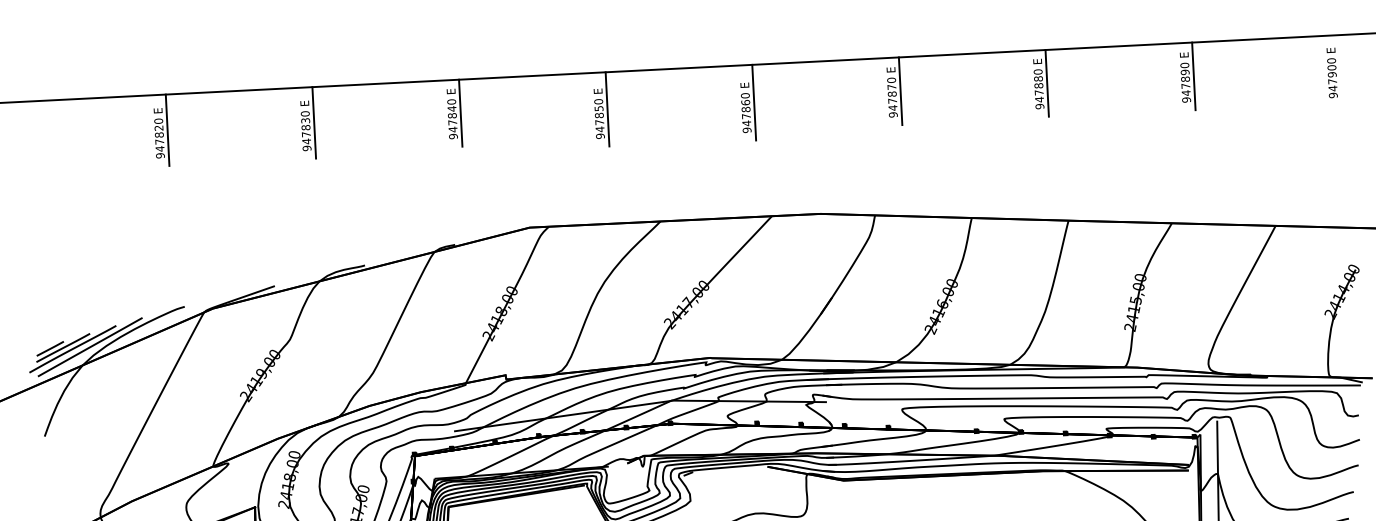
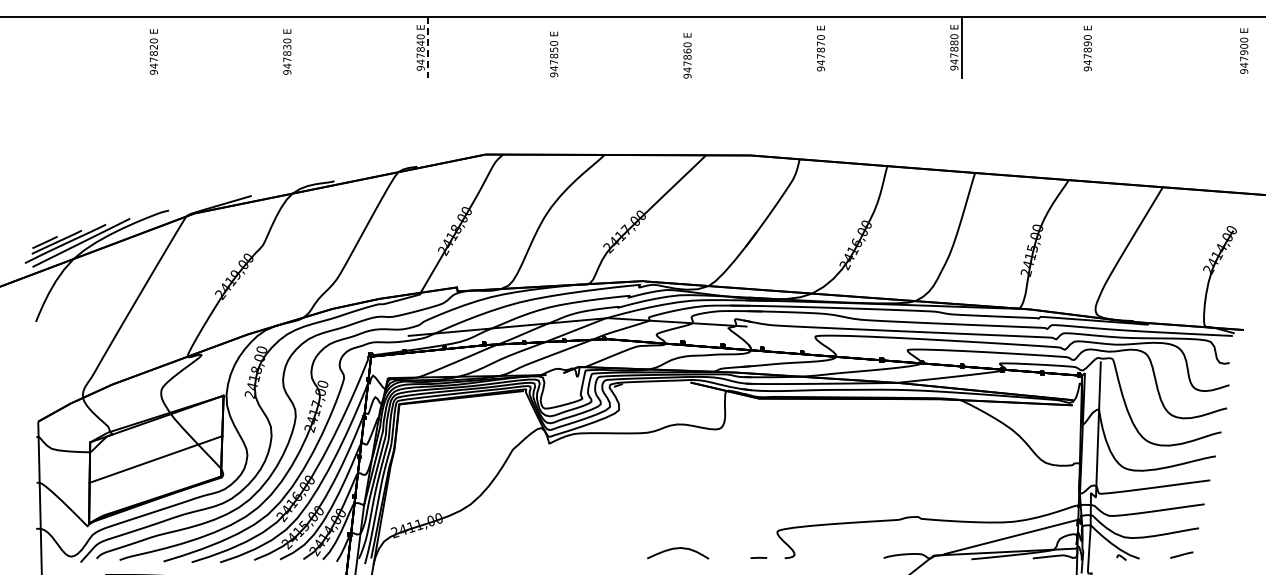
text: (1332, 72) -> (1244, 50), moved
line: (1193, 76) -> (1095, 47), removed
line: (900, 90) -> (828, 47), removed
line: (754, 102) -> (695, 51), removed
line: (607, 109) -> (561, 50), removed
line: (460, 114) -> (428, 48), solid -> dashed
line: (313, 122) -> (294, 49), removed
line: (167, 130) -> (161, 49), removed

